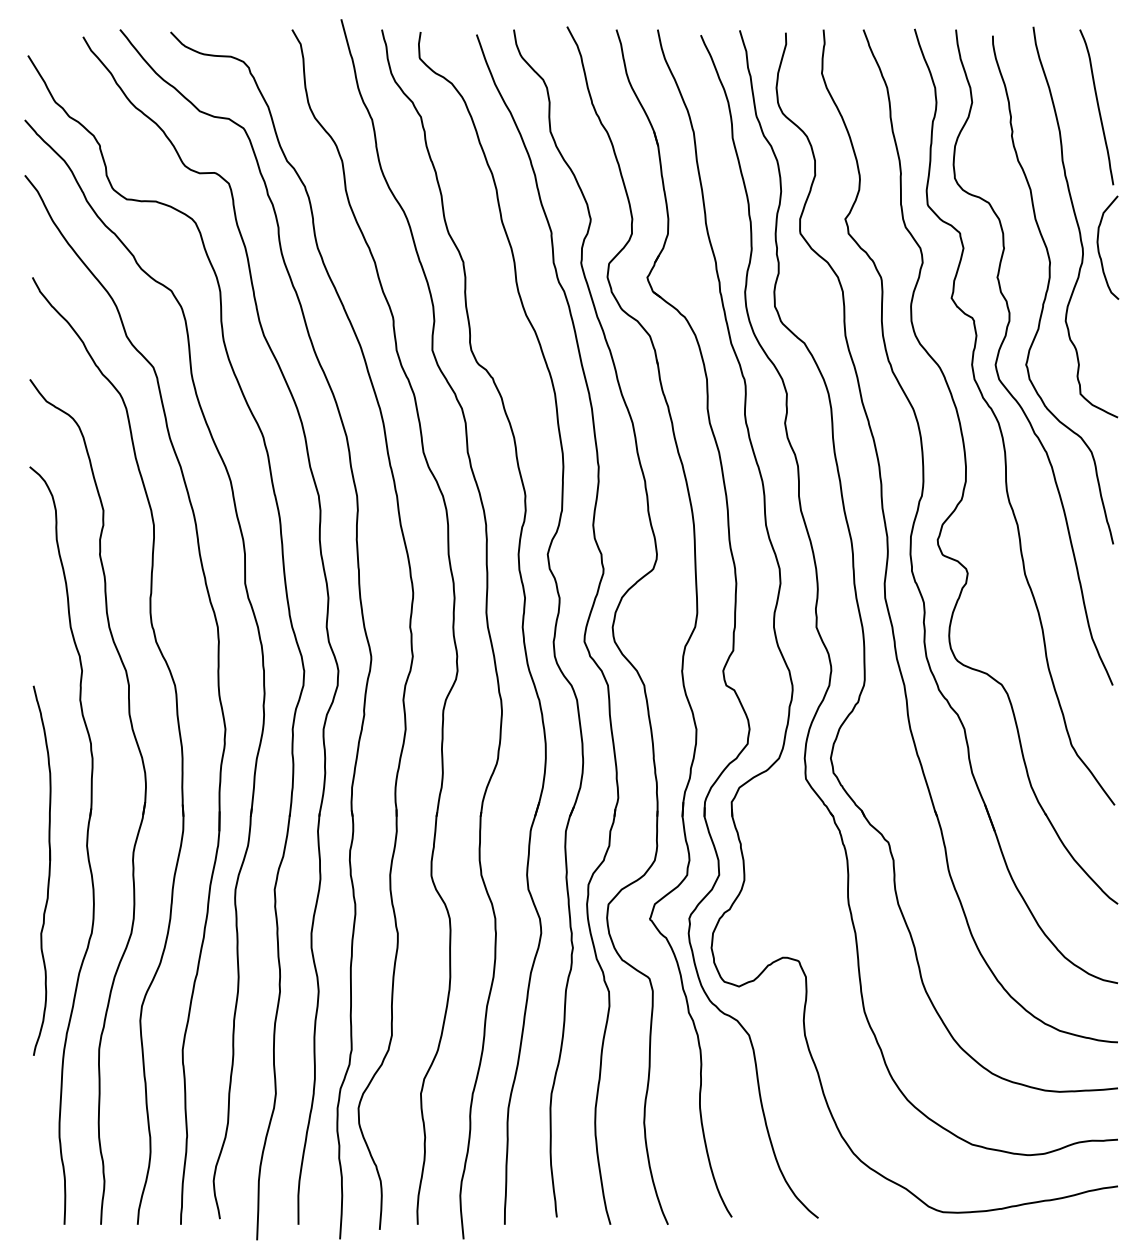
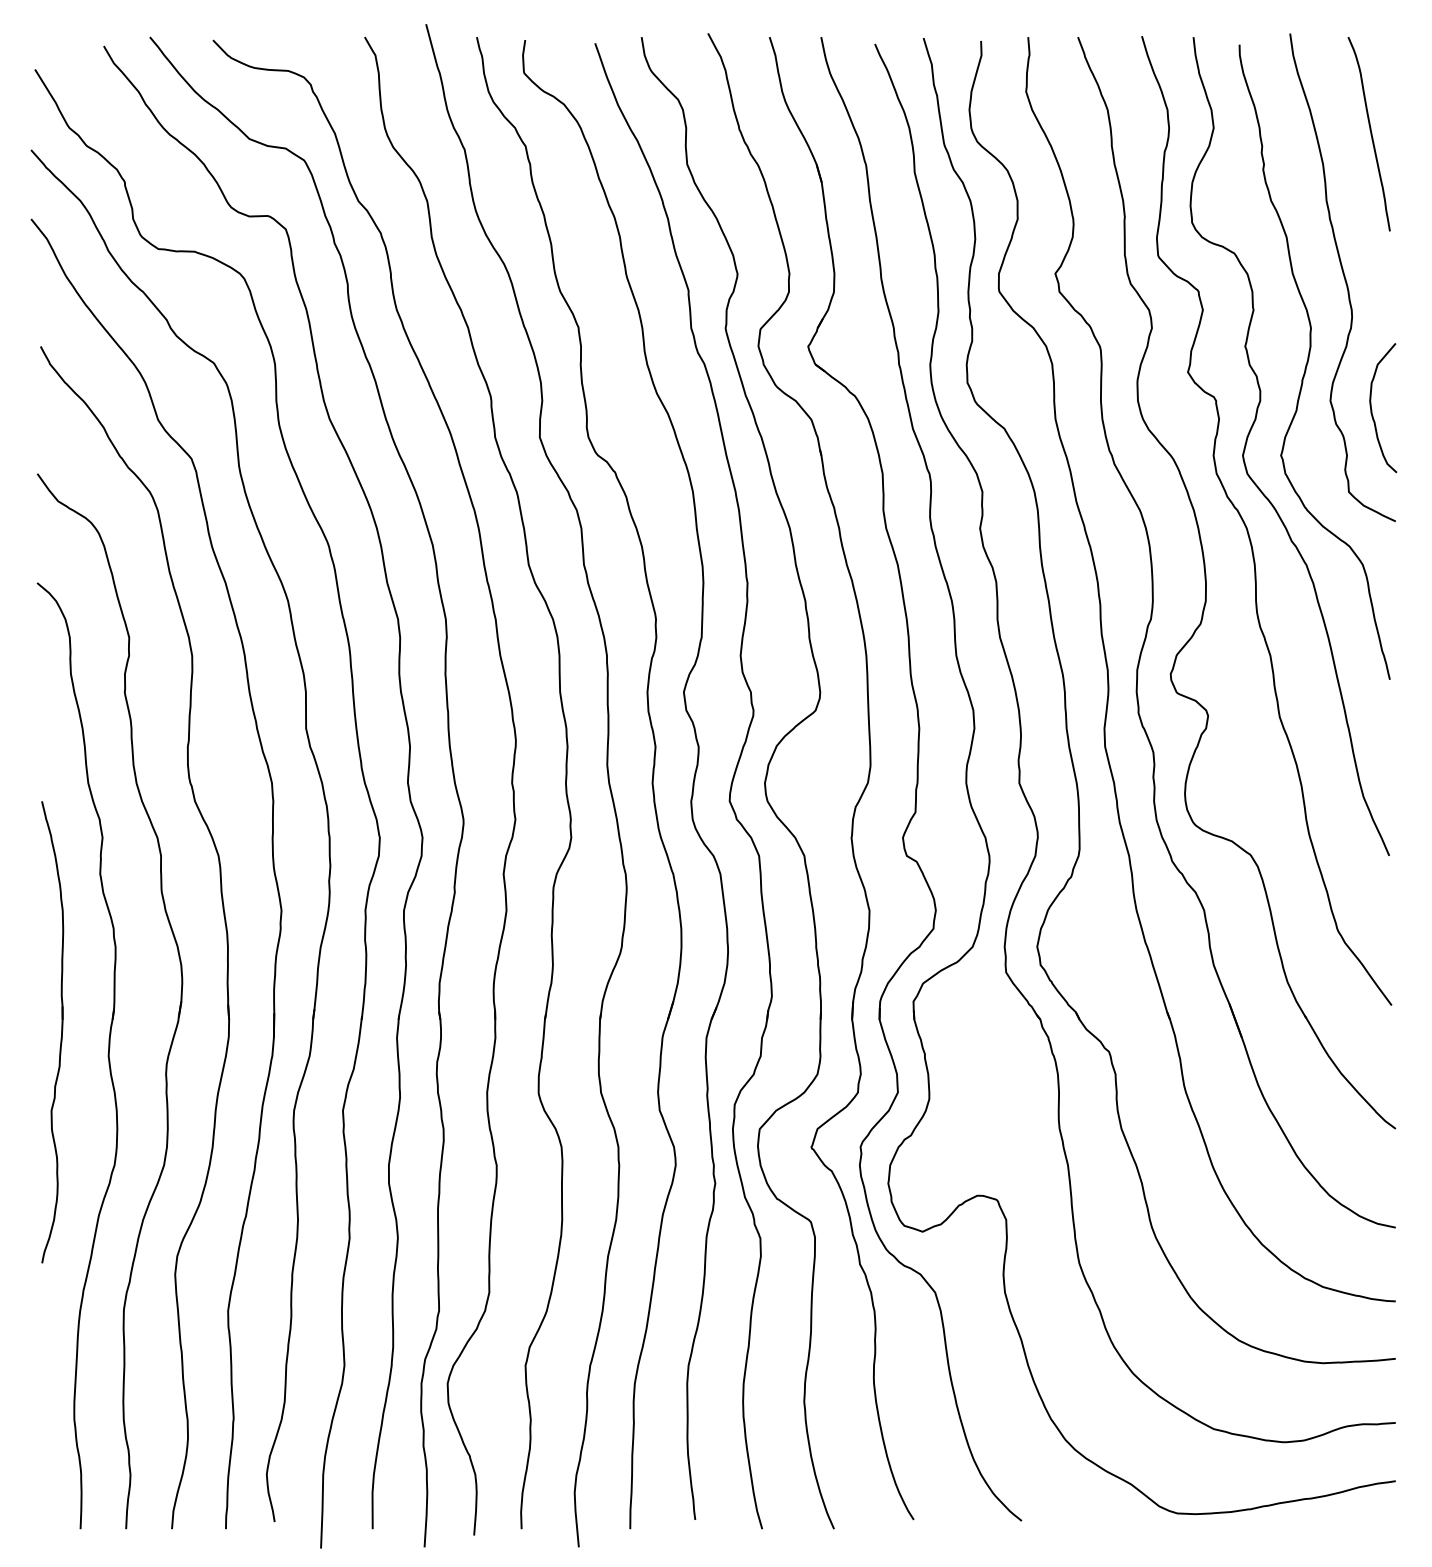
curve: (1099, 248) -> (1372, 408), moved
part: (48, 870) -> (60, 1031), moved

